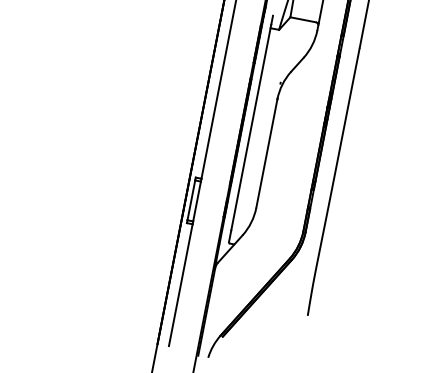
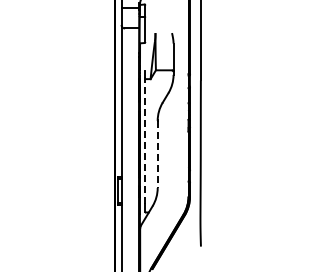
line: (251, 127) -> (145, 140), solid -> dashed
line: (266, 153) -> (157, 154), solid -> dashed

